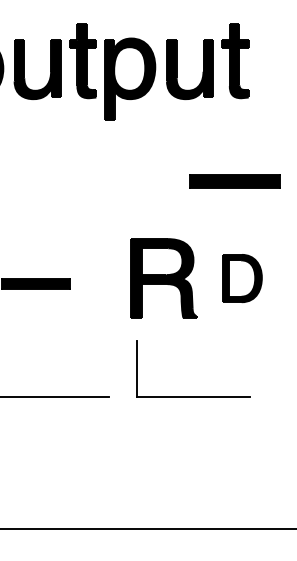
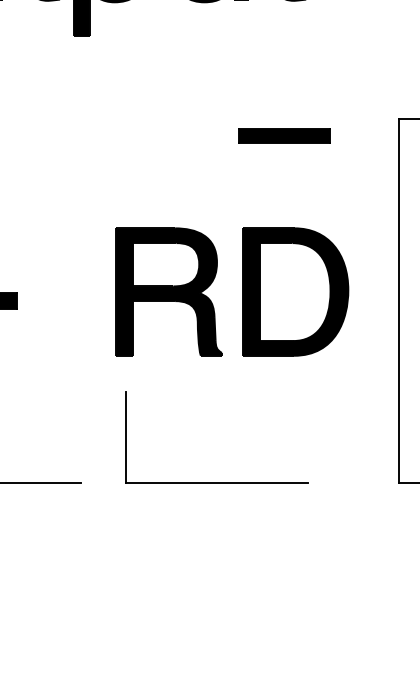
part: (235, 181) -> (284, 135), size x0.62
part: (242, 278) -> (296, 291), size x1.67

